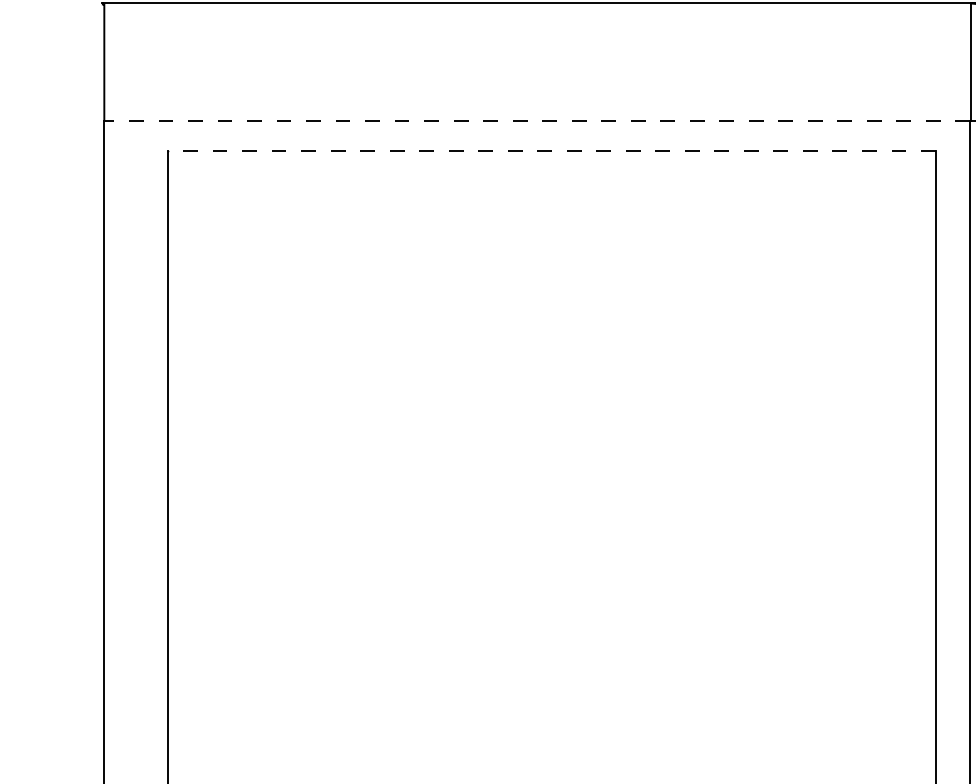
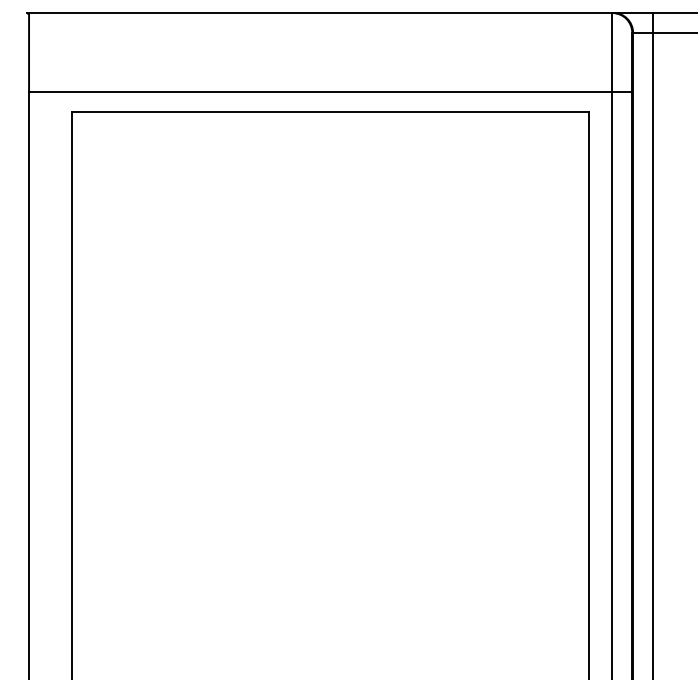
line: (537, 121) -> (320, 92), dashed -> solid
line: (550, 151) -> (329, 112), dashed -> solid

